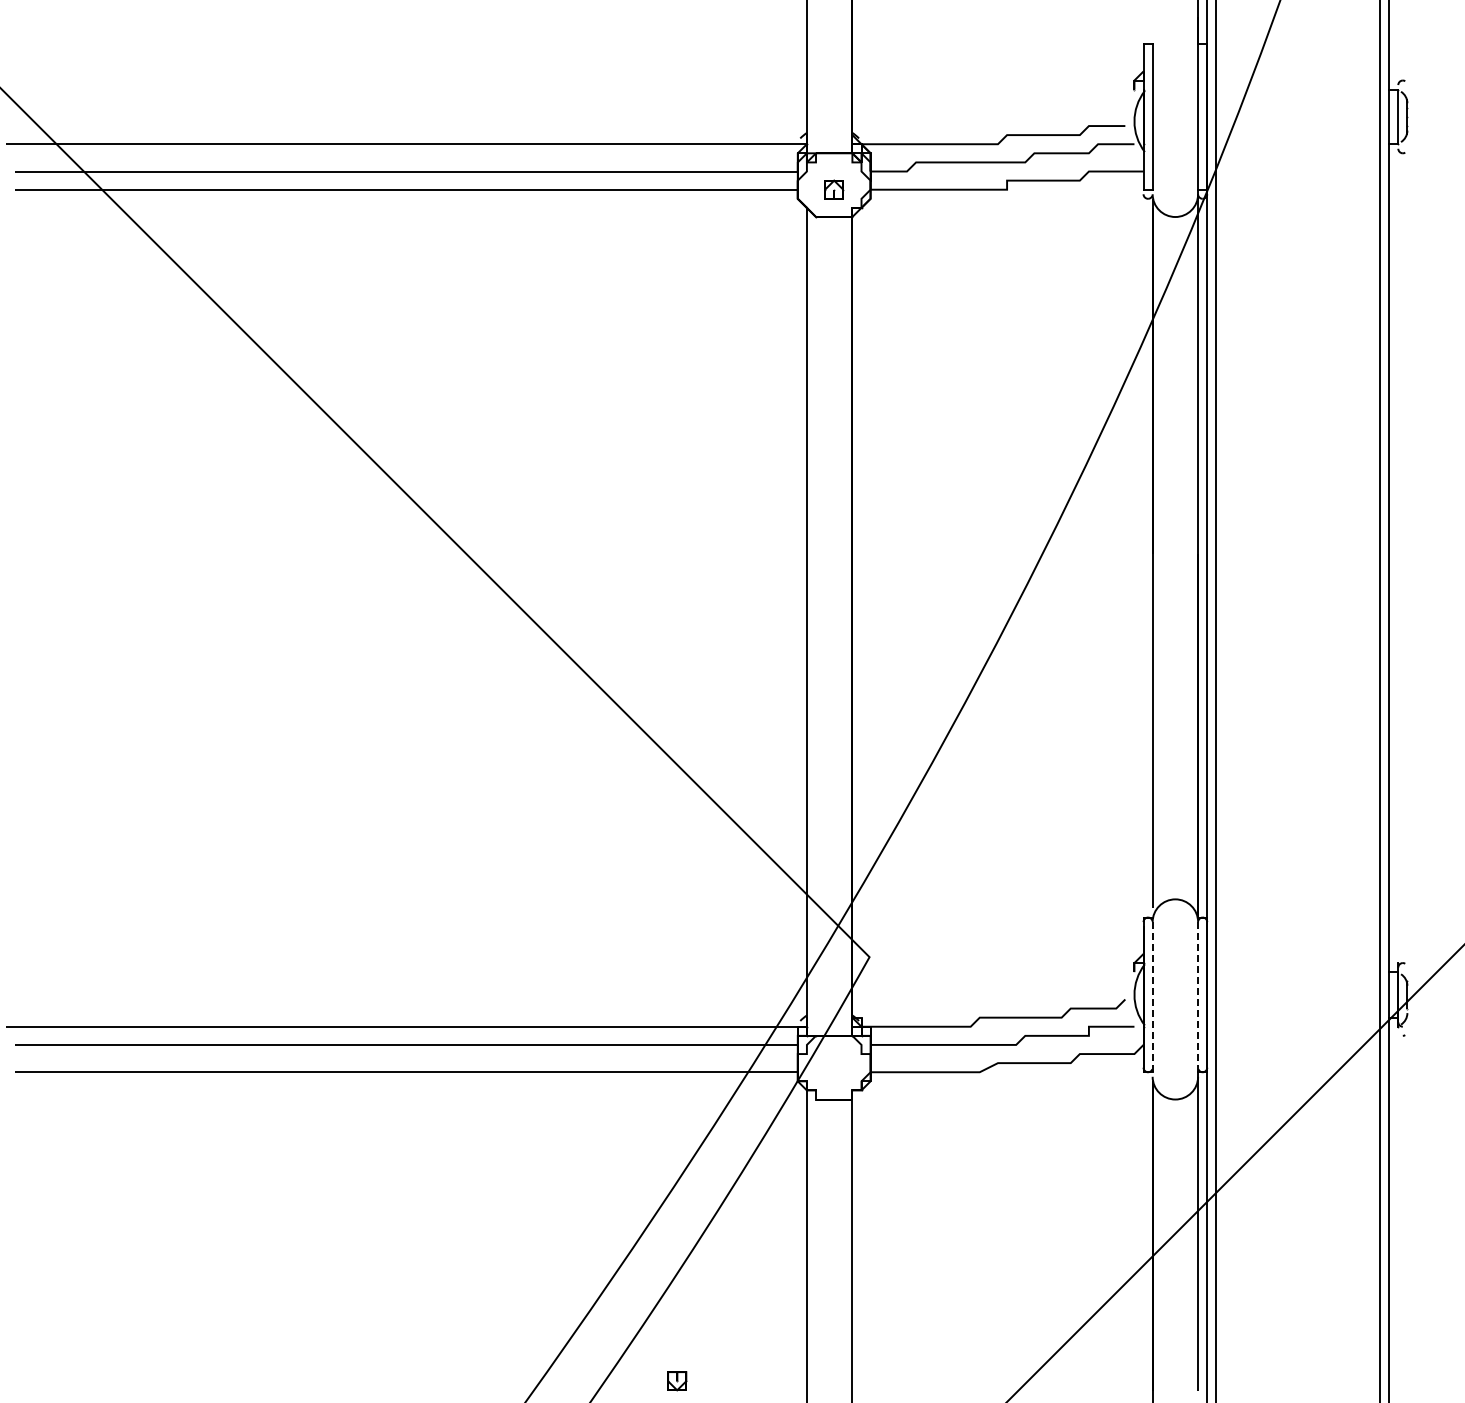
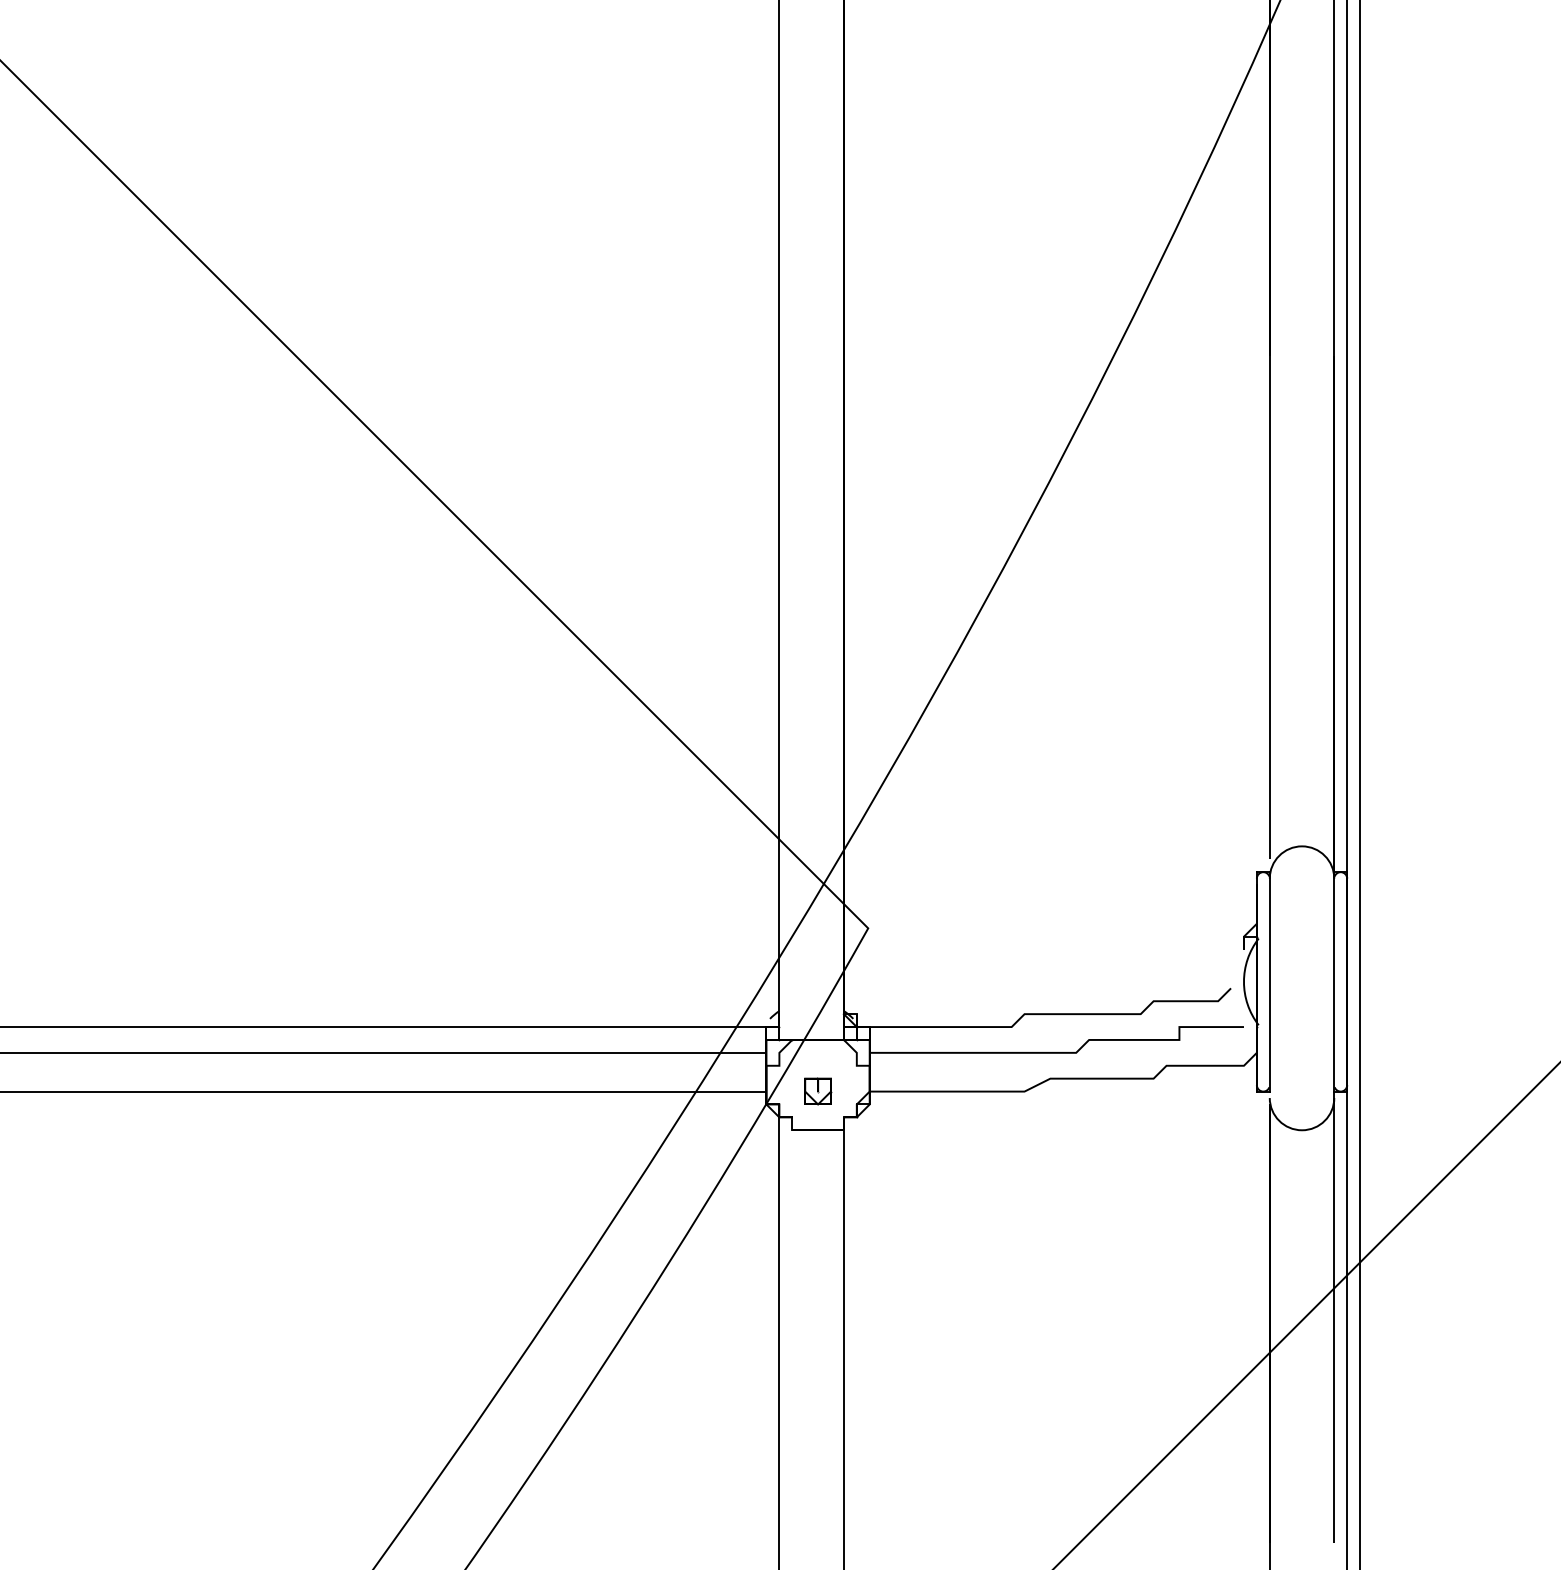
line: (1152, 994) -> (1269, 981), dashed -> solid
line: (1198, 994) -> (1334, 981), dashed -> solid
part: (677, 1381) -> (818, 1091), moved

